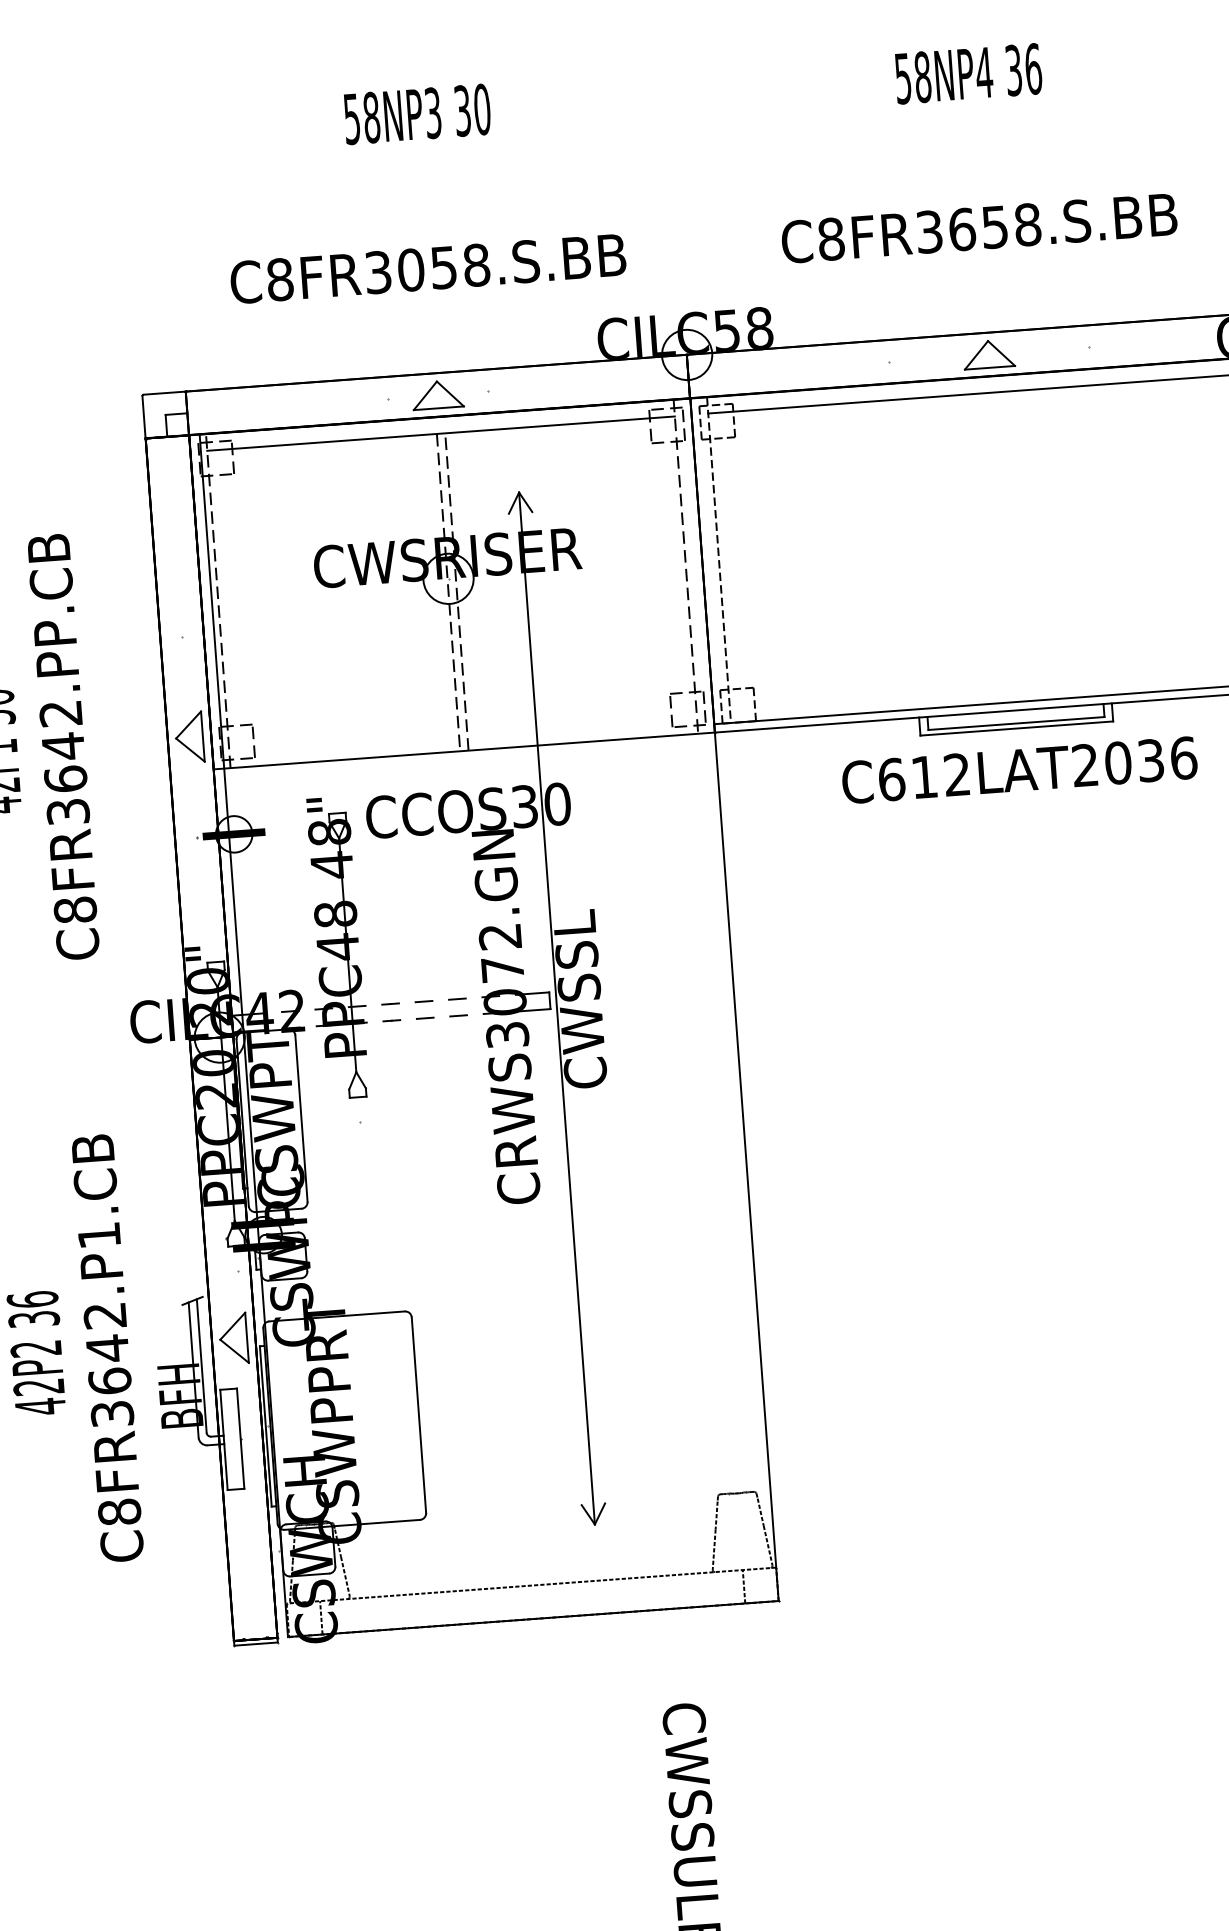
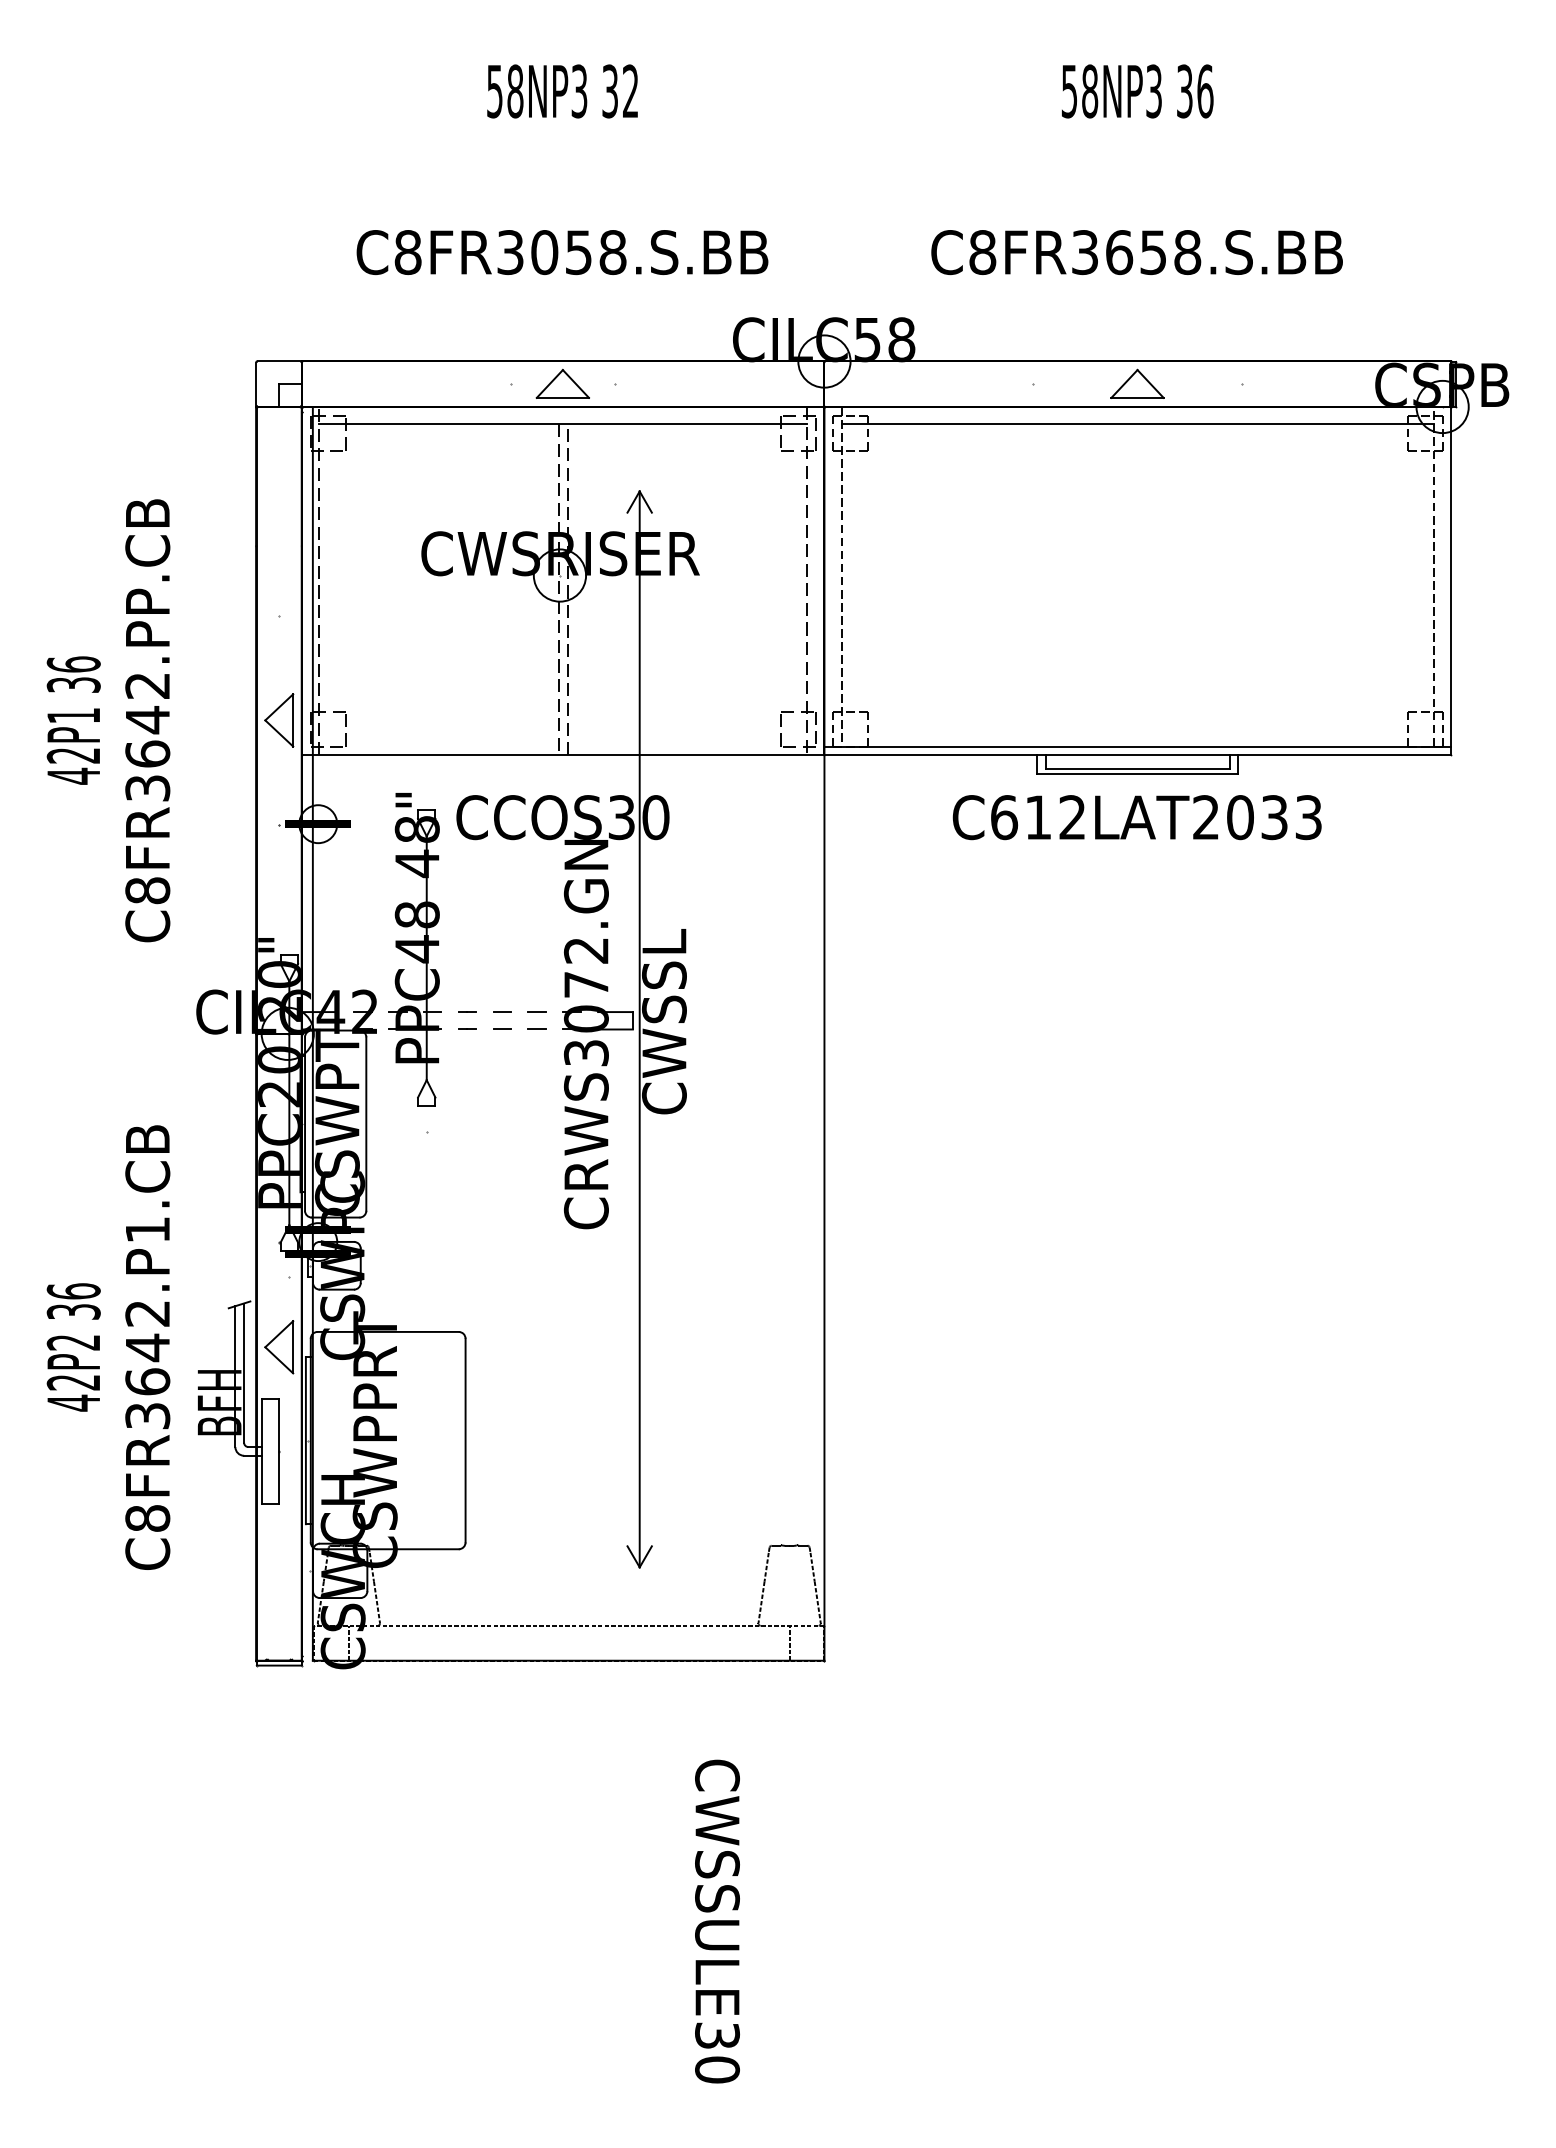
text: (983, 72) -> (1153, 91), 58NP4 -> 58NP3
text: (482, 109) -> (630, 91), 30 -> 32
text: (1183, 758) -> (1308, 817), C612LAT2036 -> C612LAT2033

